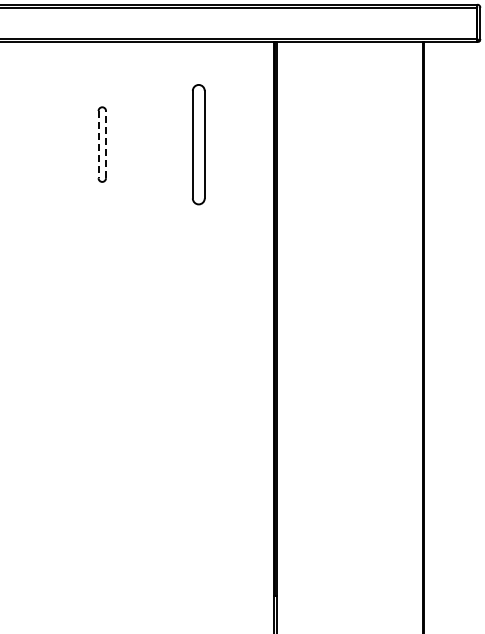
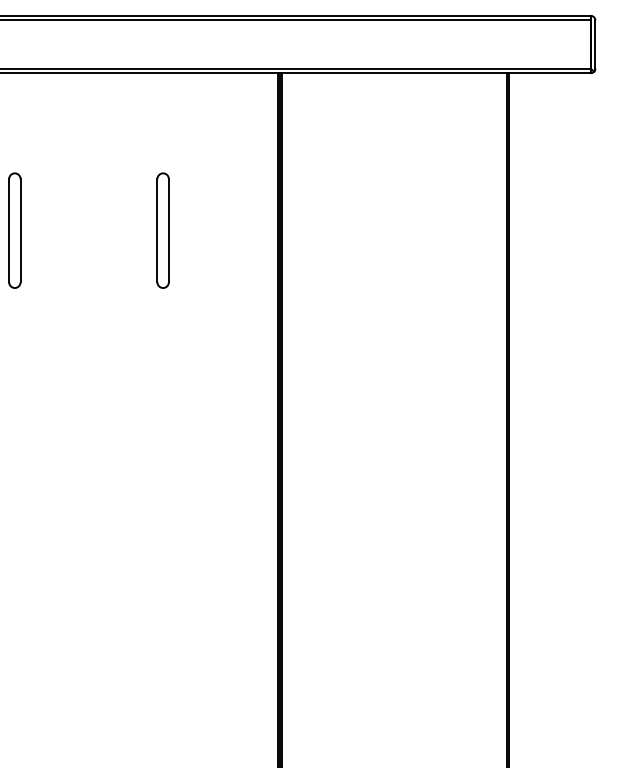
line: (98, 144) -> (9, 230), dashed -> solid
line: (106, 144) -> (21, 230), dashed -> solid
part: (198, 144) -> (162, 230), size x0.62

